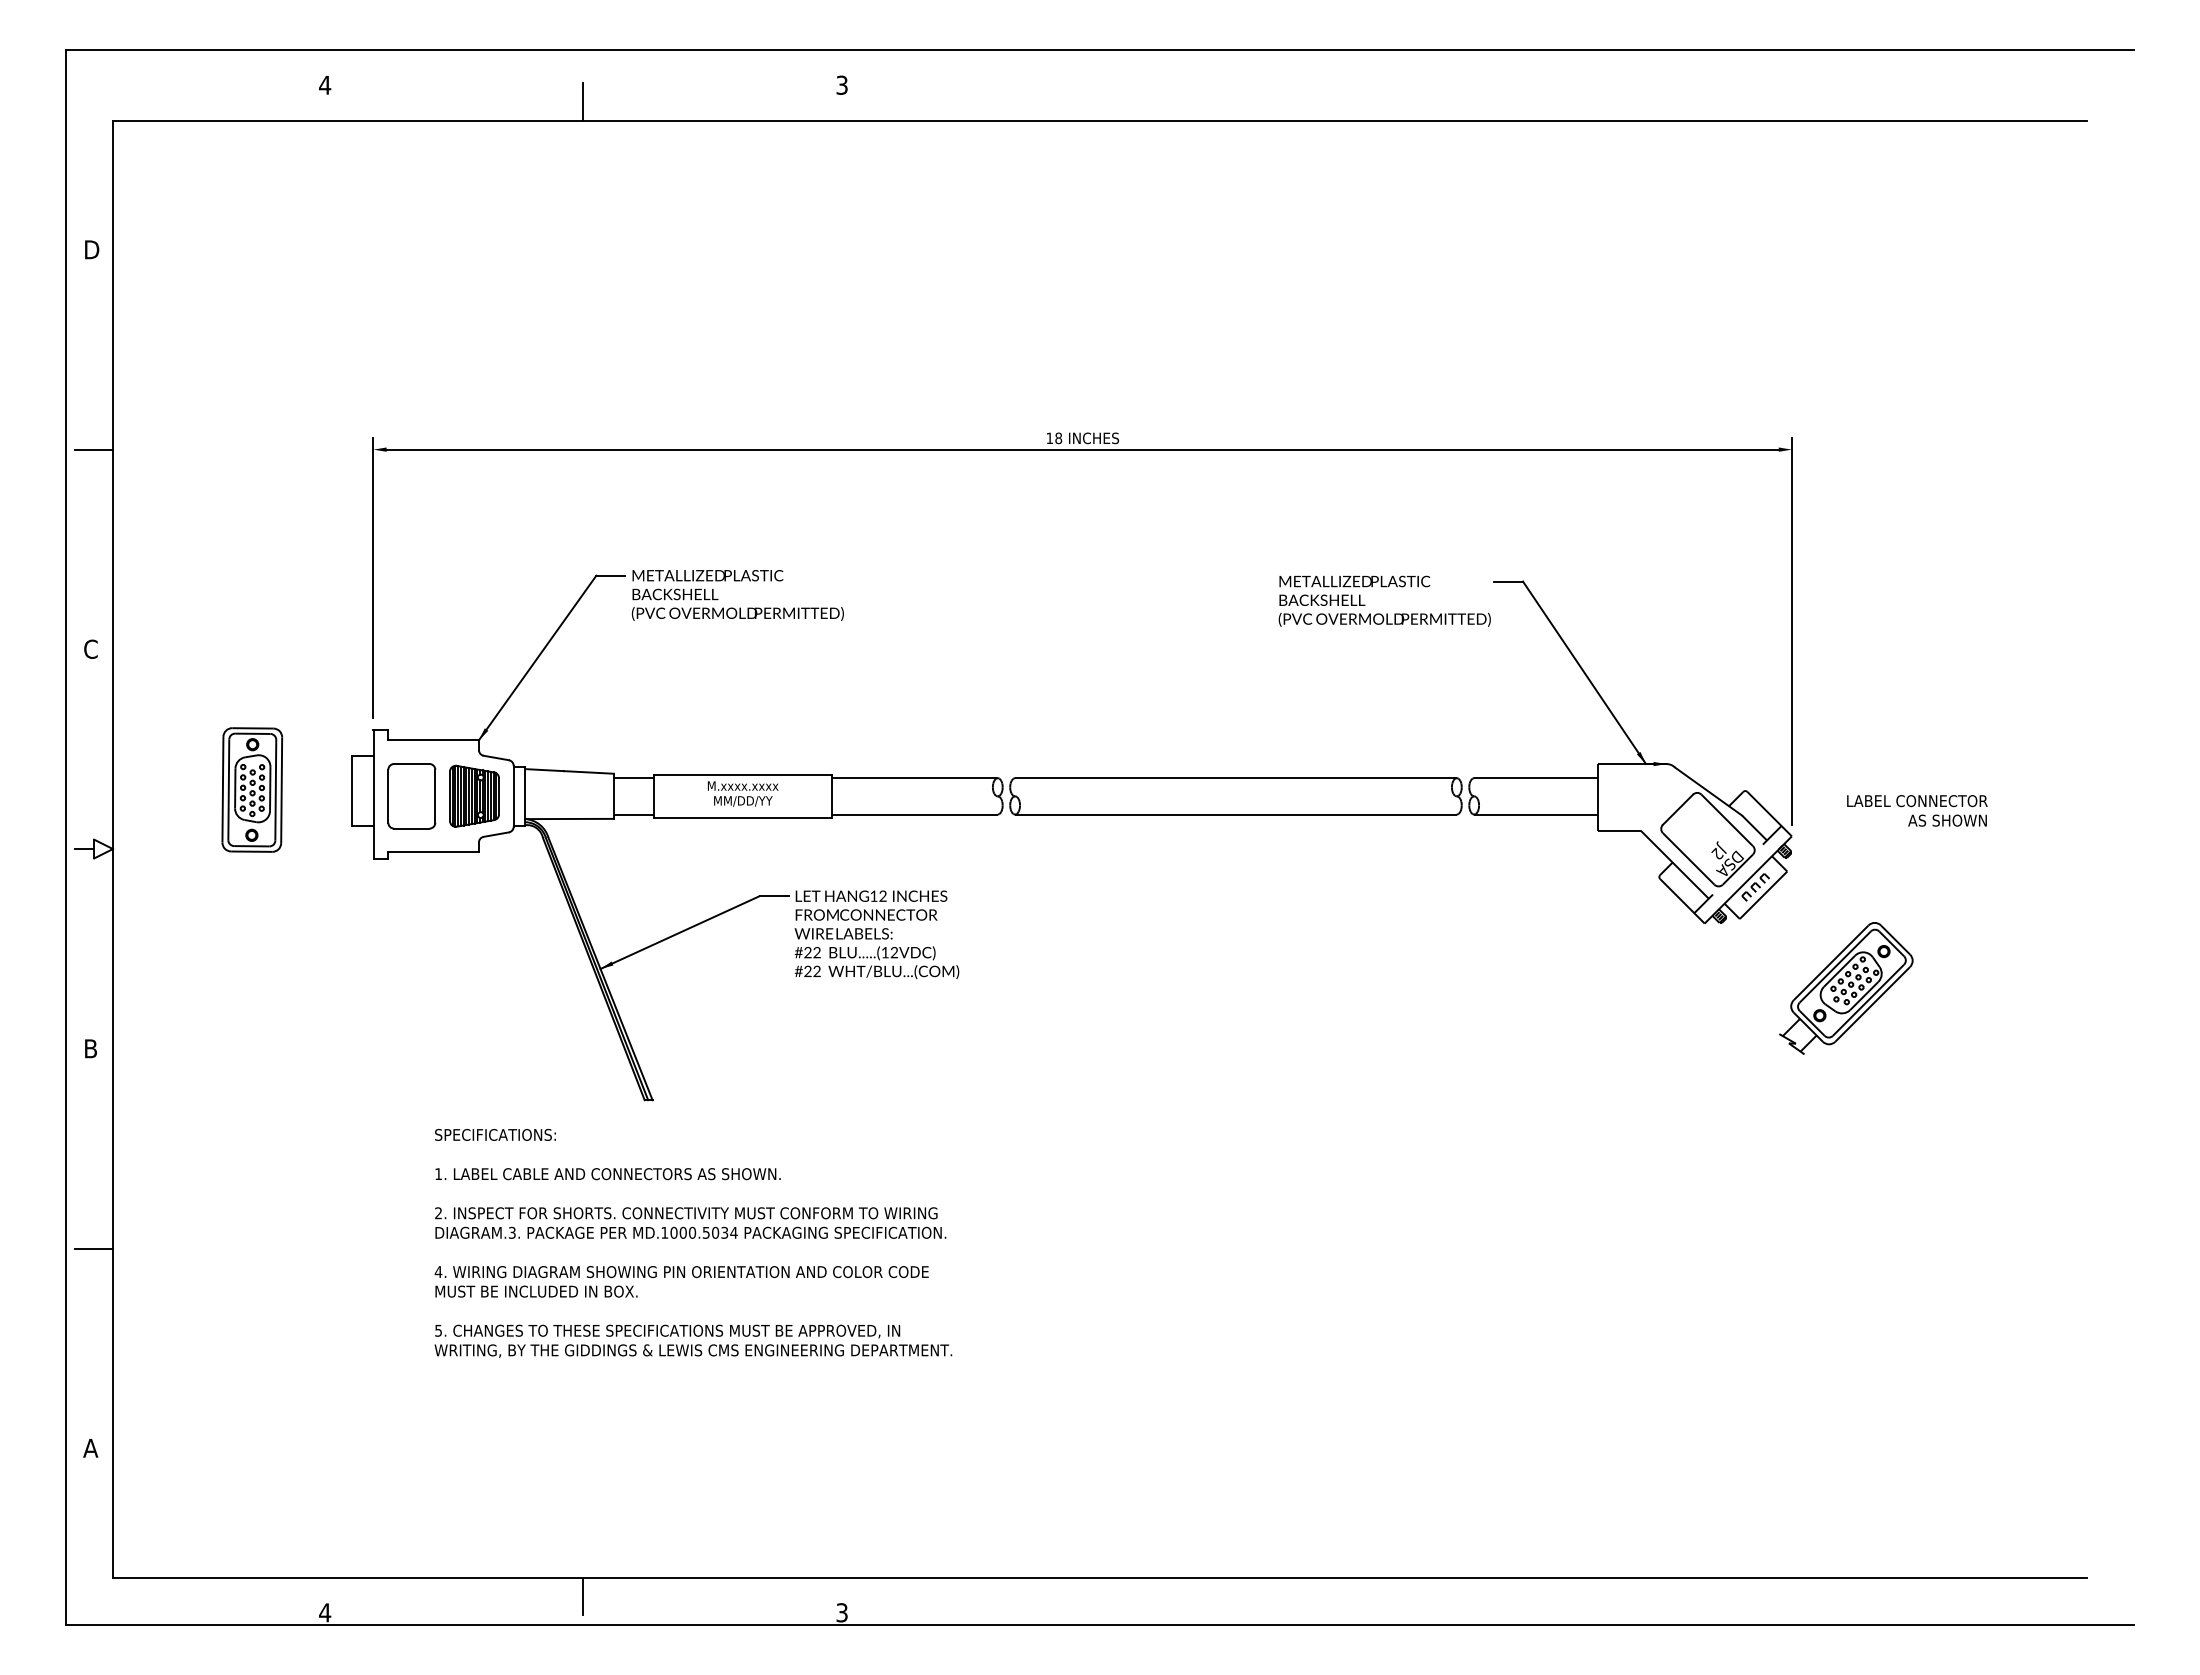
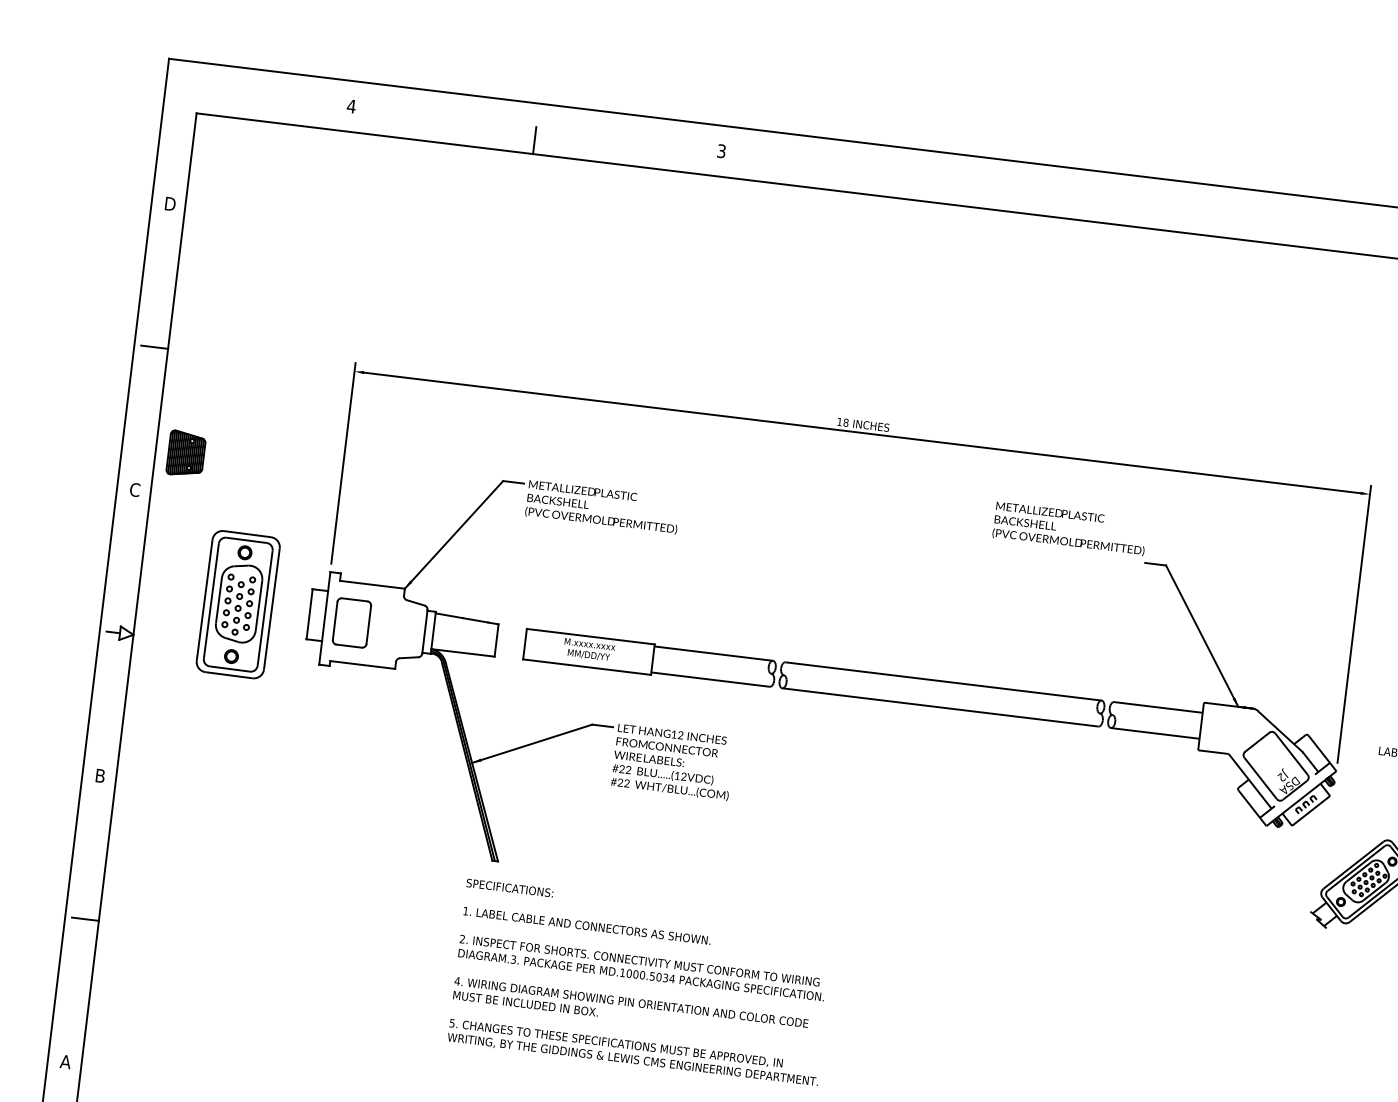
text: (1384, 600) -> (1069, 528), moved
line: (633, 778) -> (512, 629), removed
part: (252, 789) -> (238, 604), size x1.6
part: (474, 795) -> (186, 453), moved
line: (633, 814) -> (509, 655), removed
text: (693, 1243) -> (642, 982), moved

